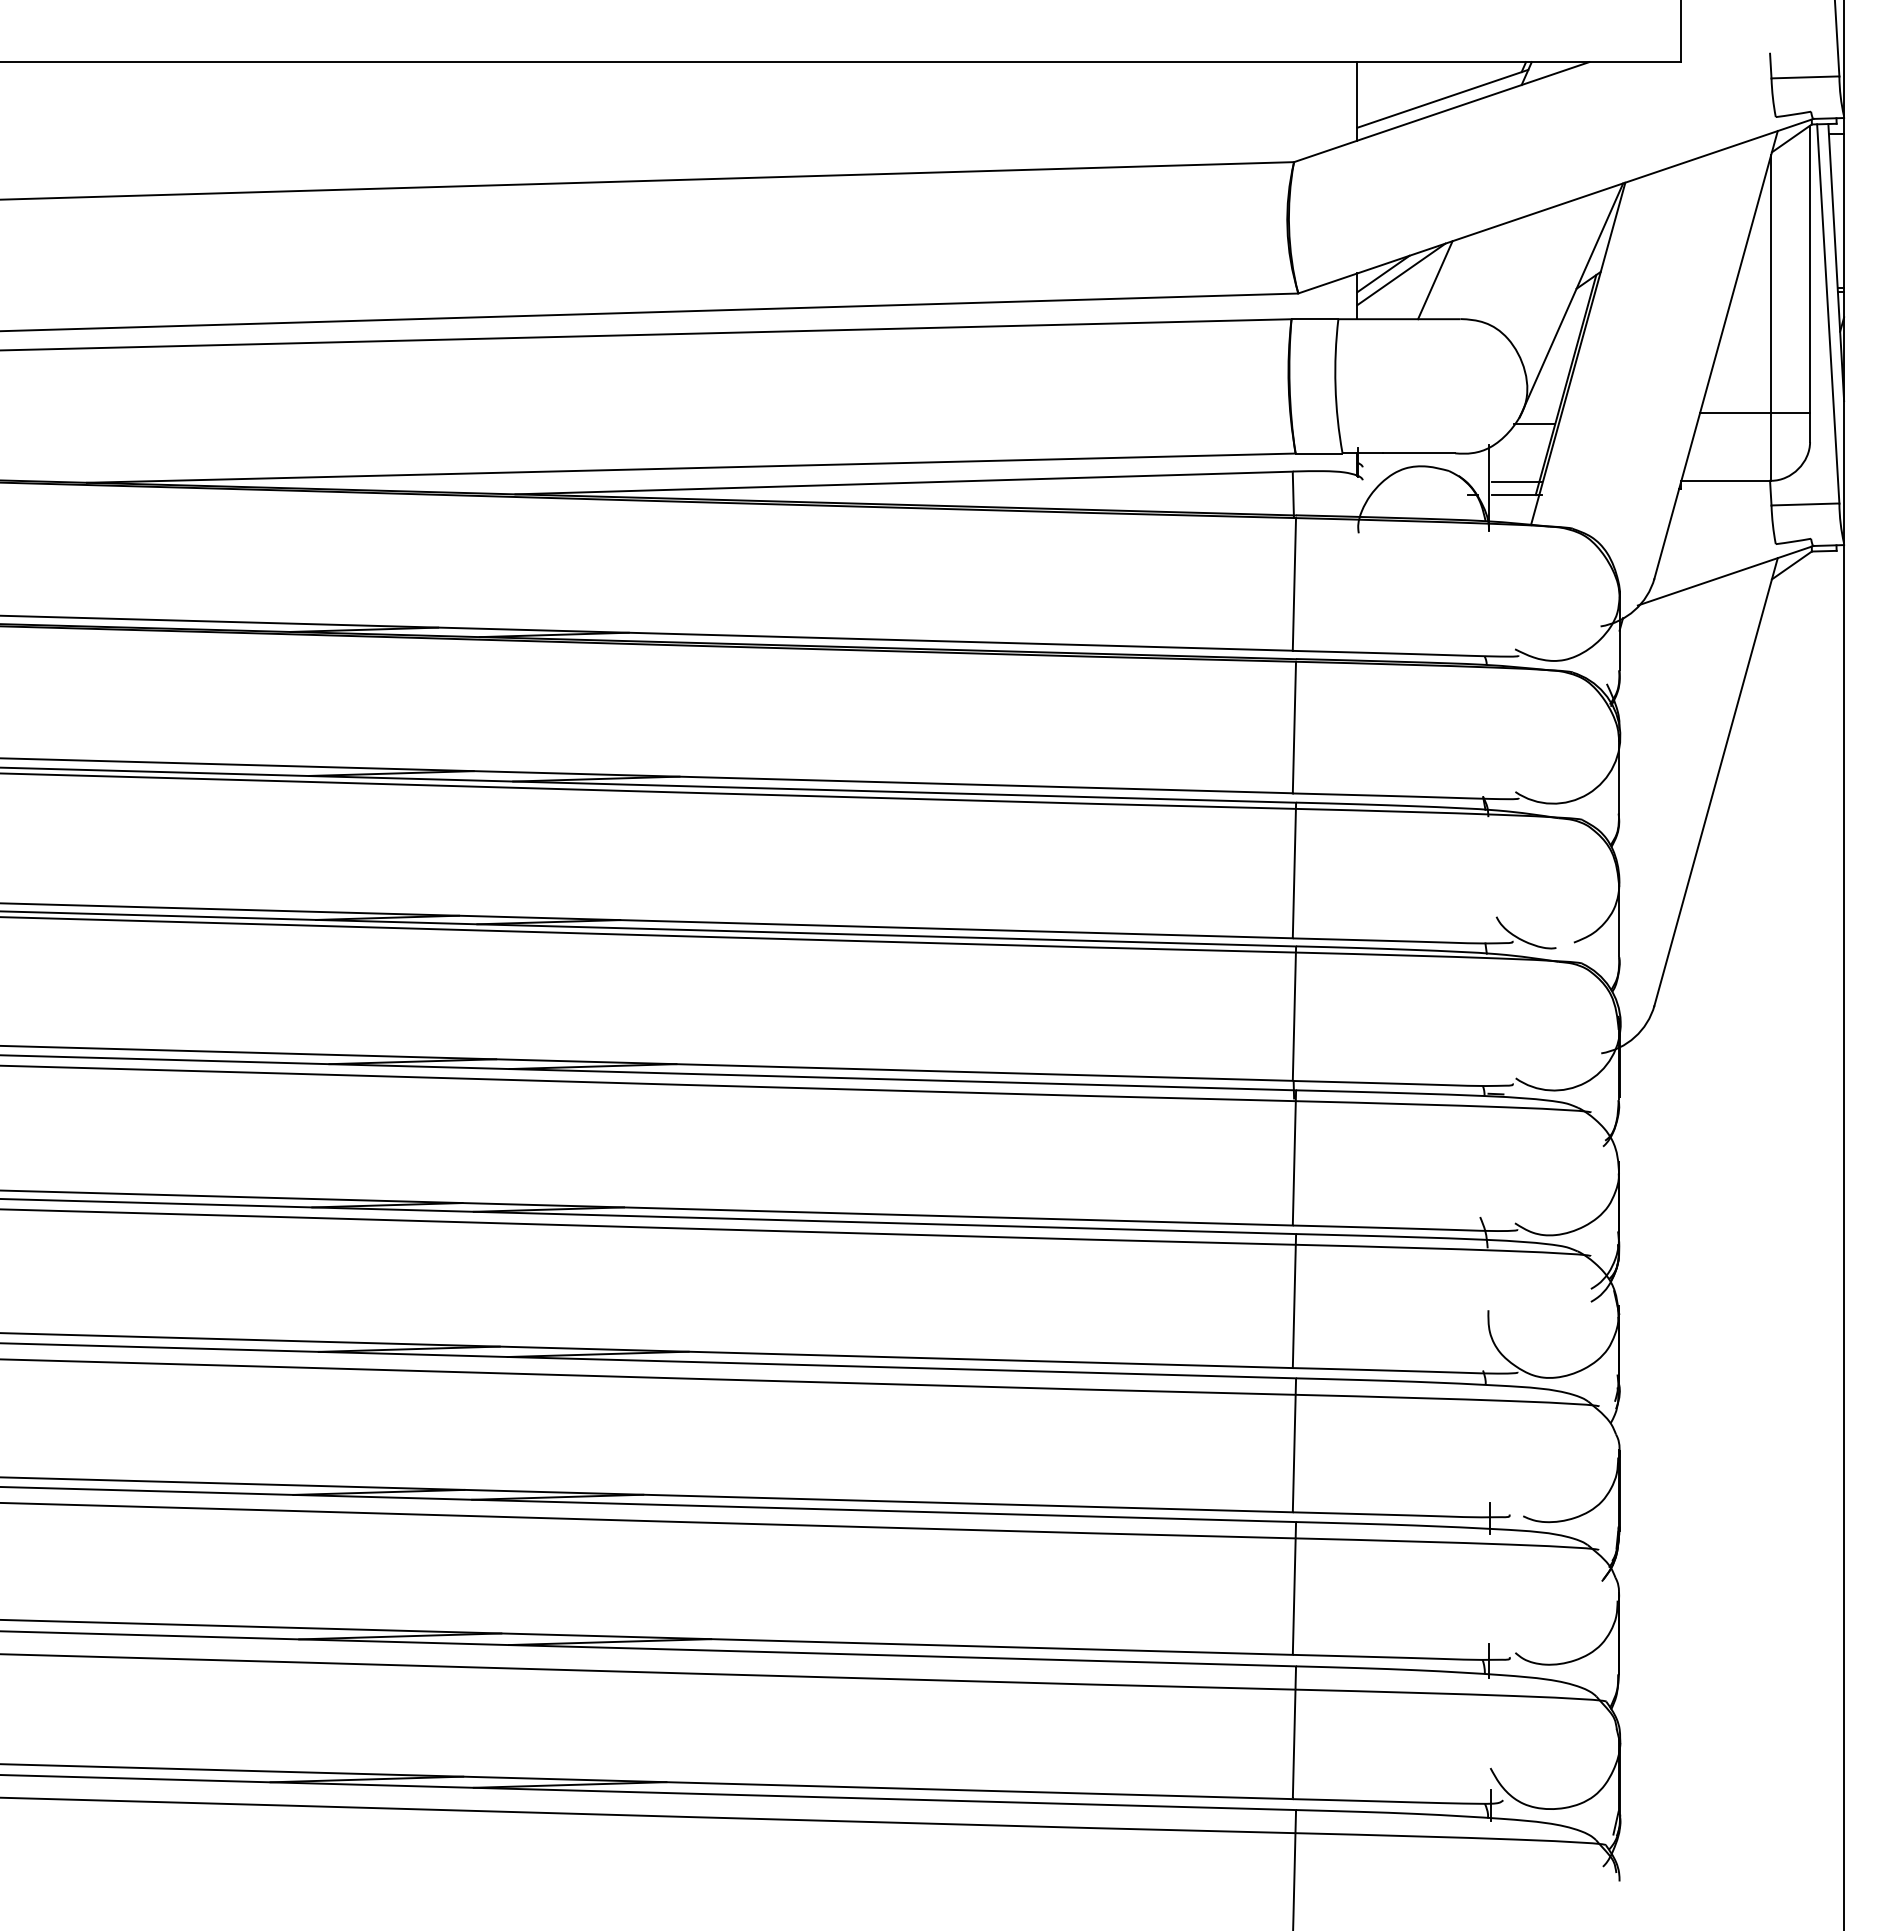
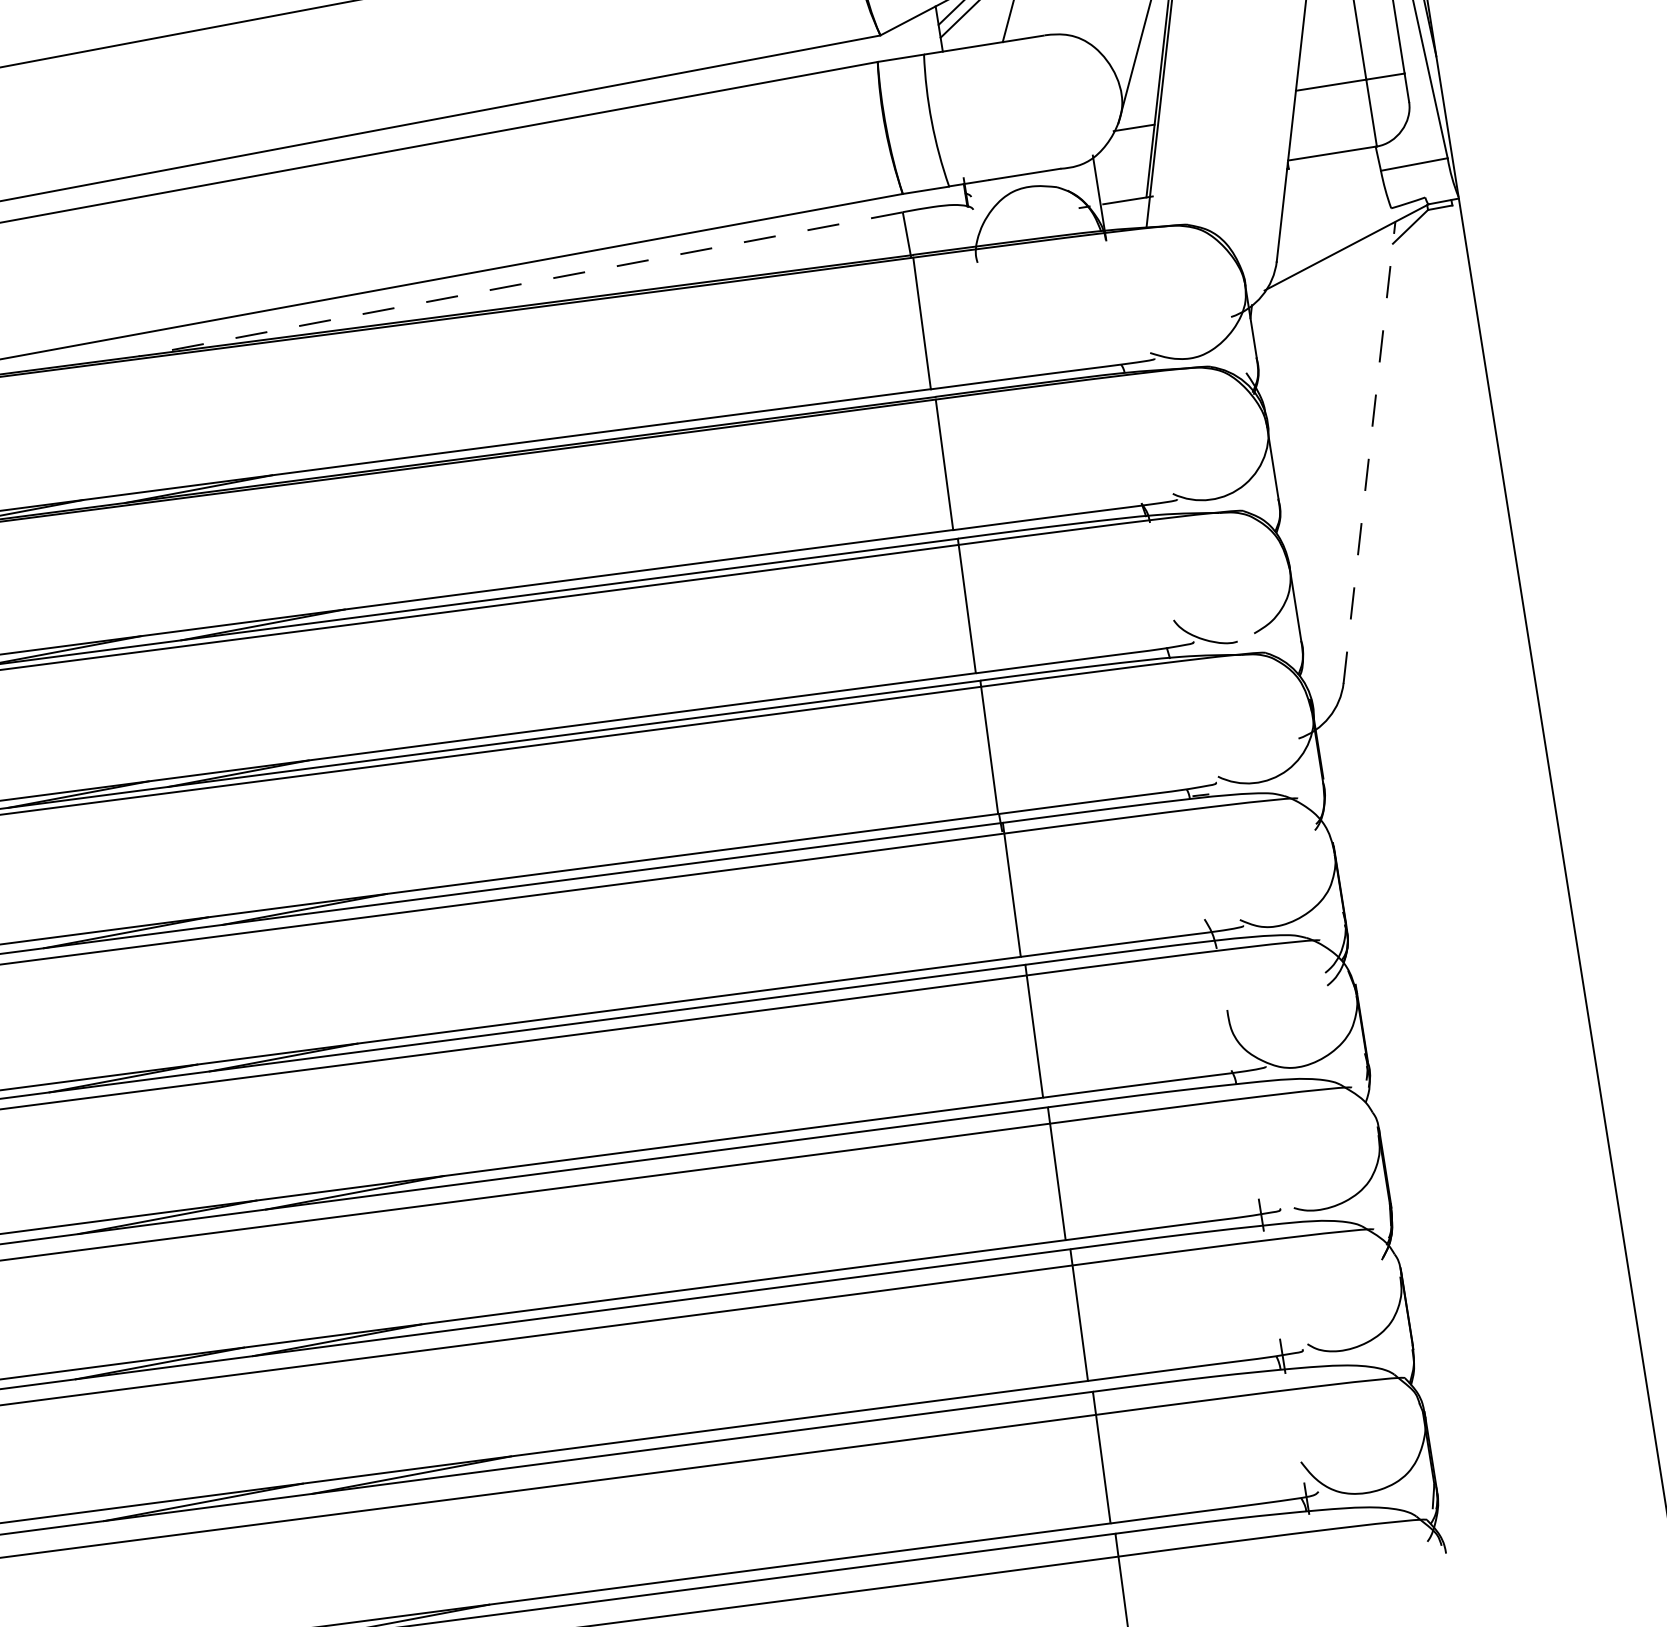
line: (1516, 482) -> (1125, 188), removed
line: (904, 483) -> (521, 284), solid -> dashed
line: (1716, 781) -> (1369, 452), solid -> dashed

